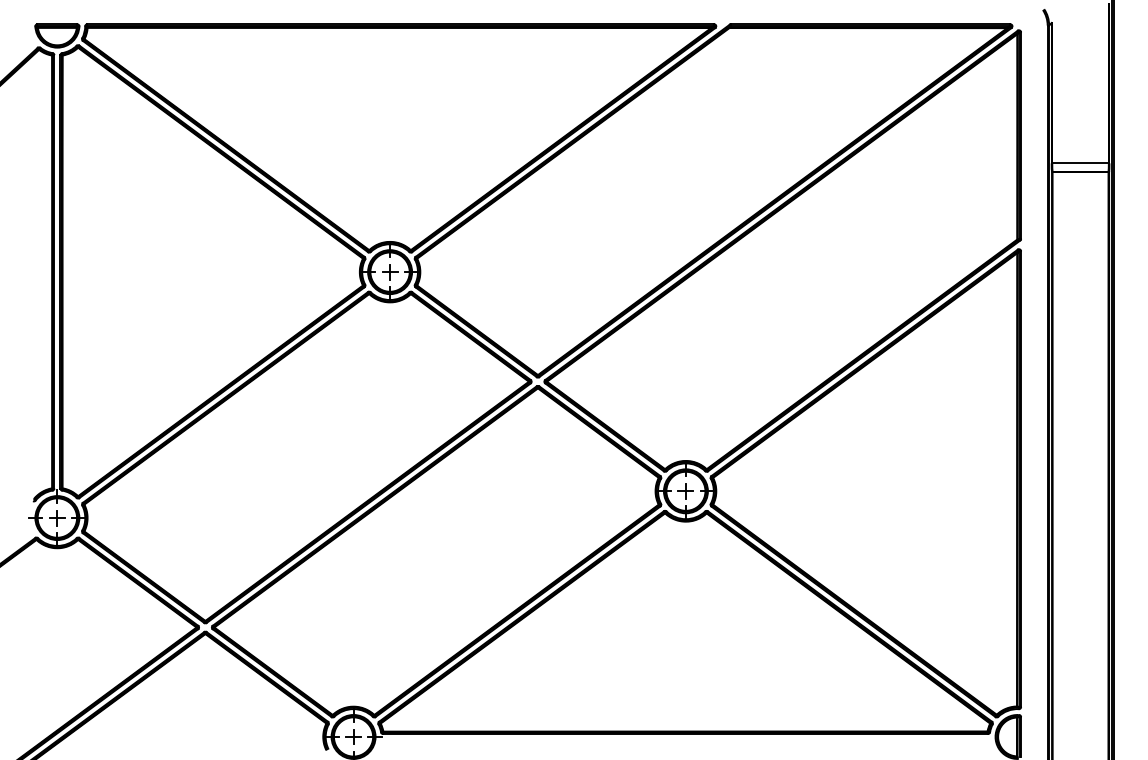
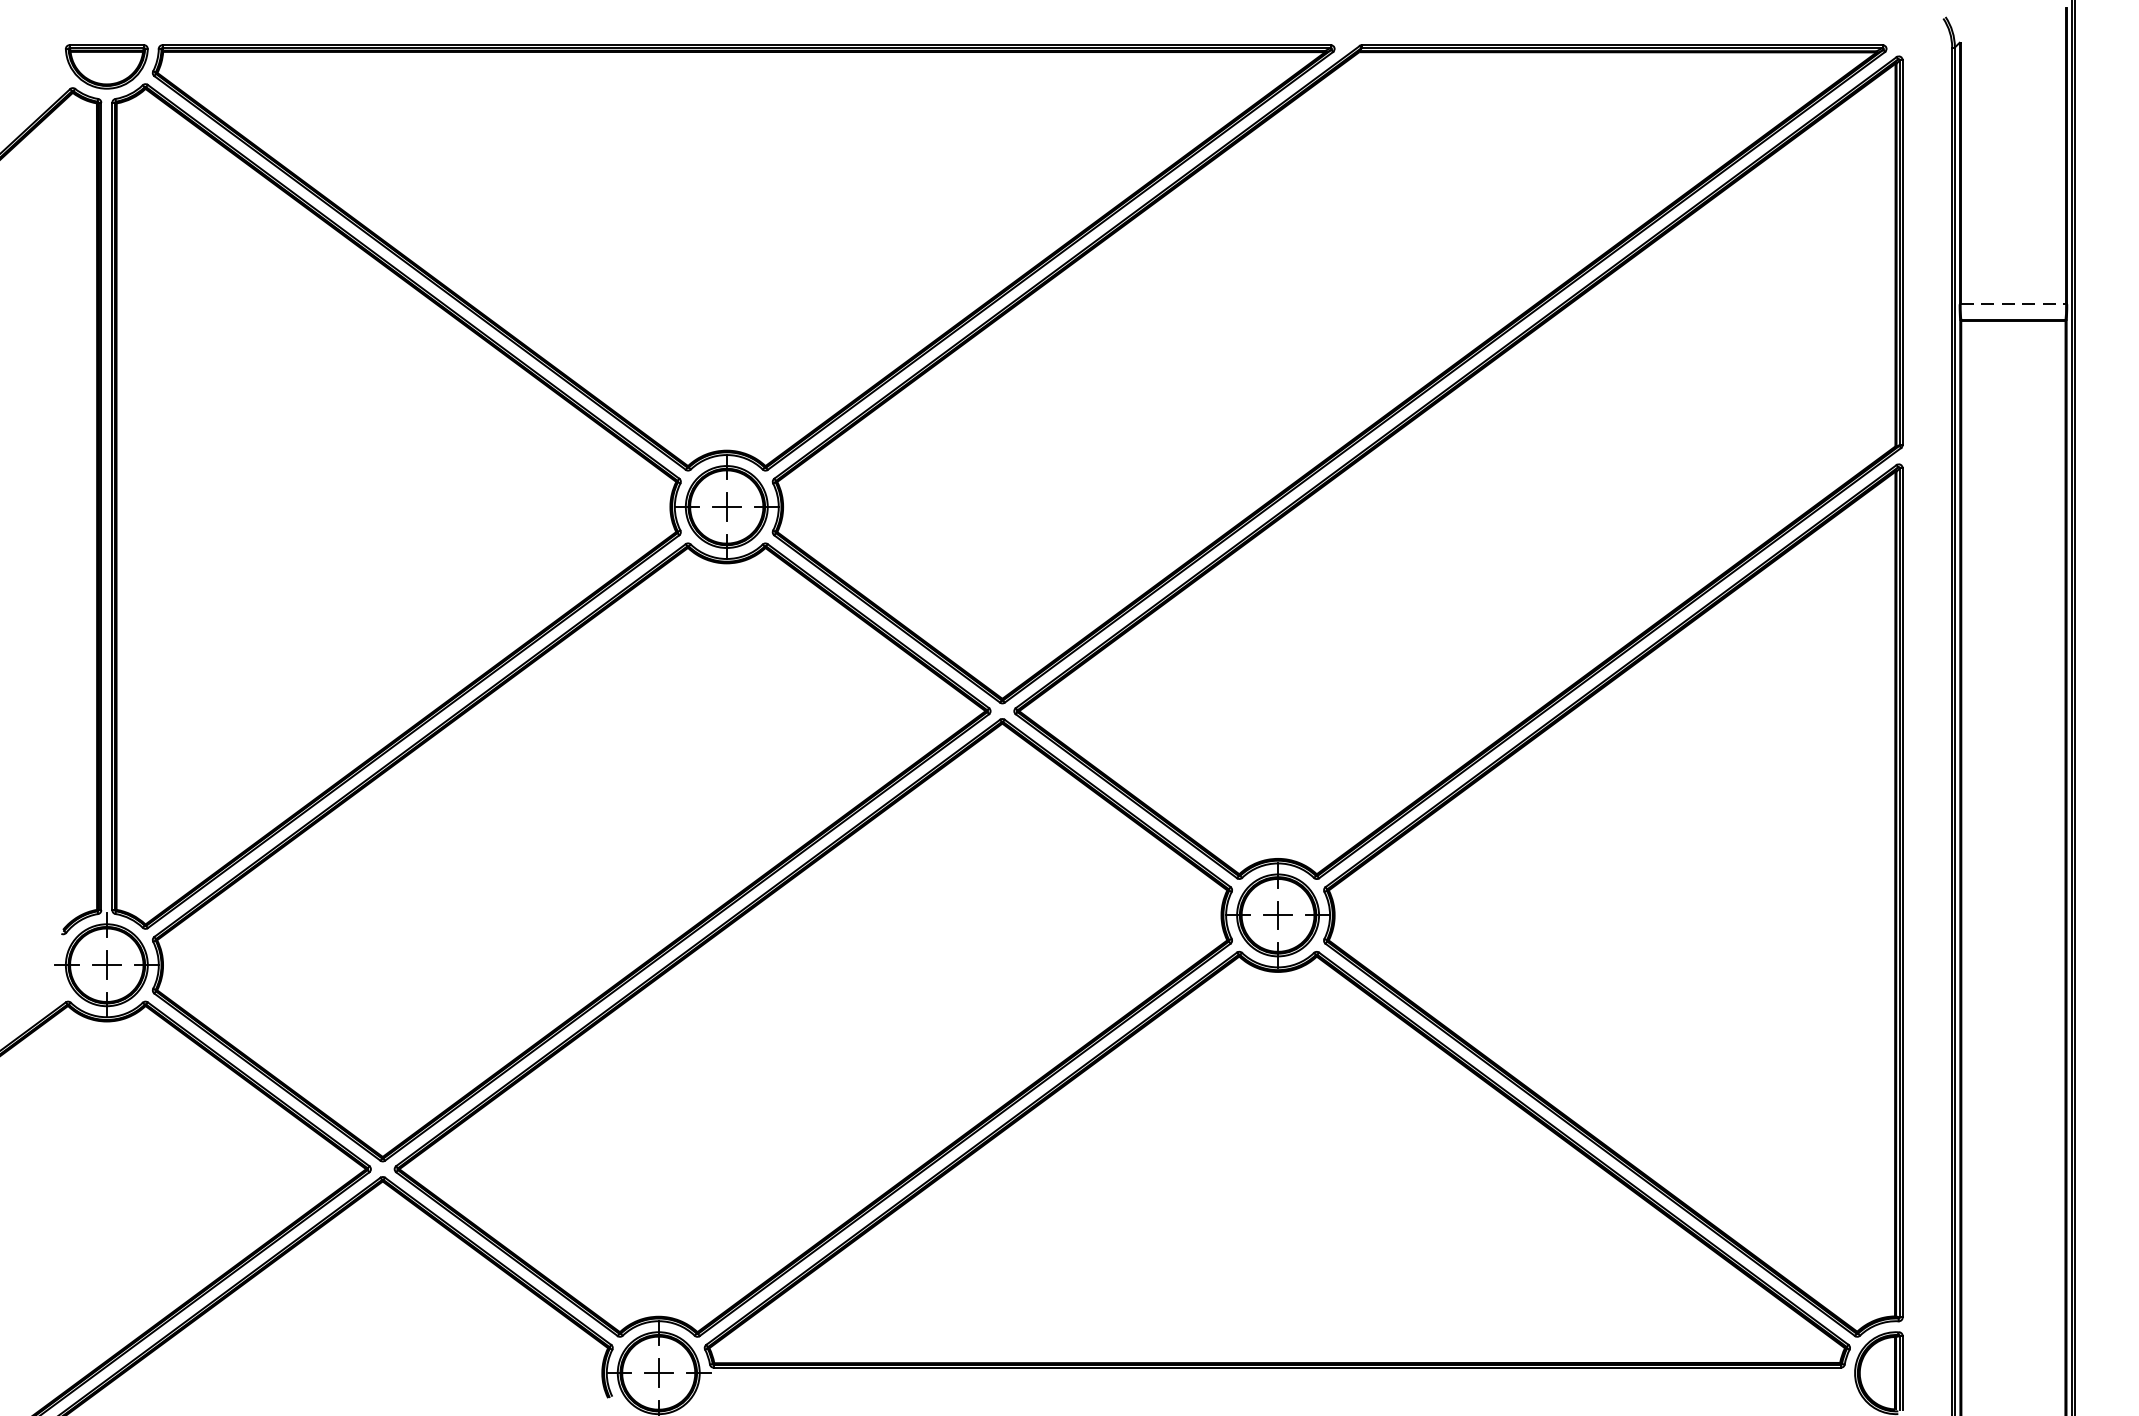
line: (1081, 163) -> (2015, 304), solid -> dashed

